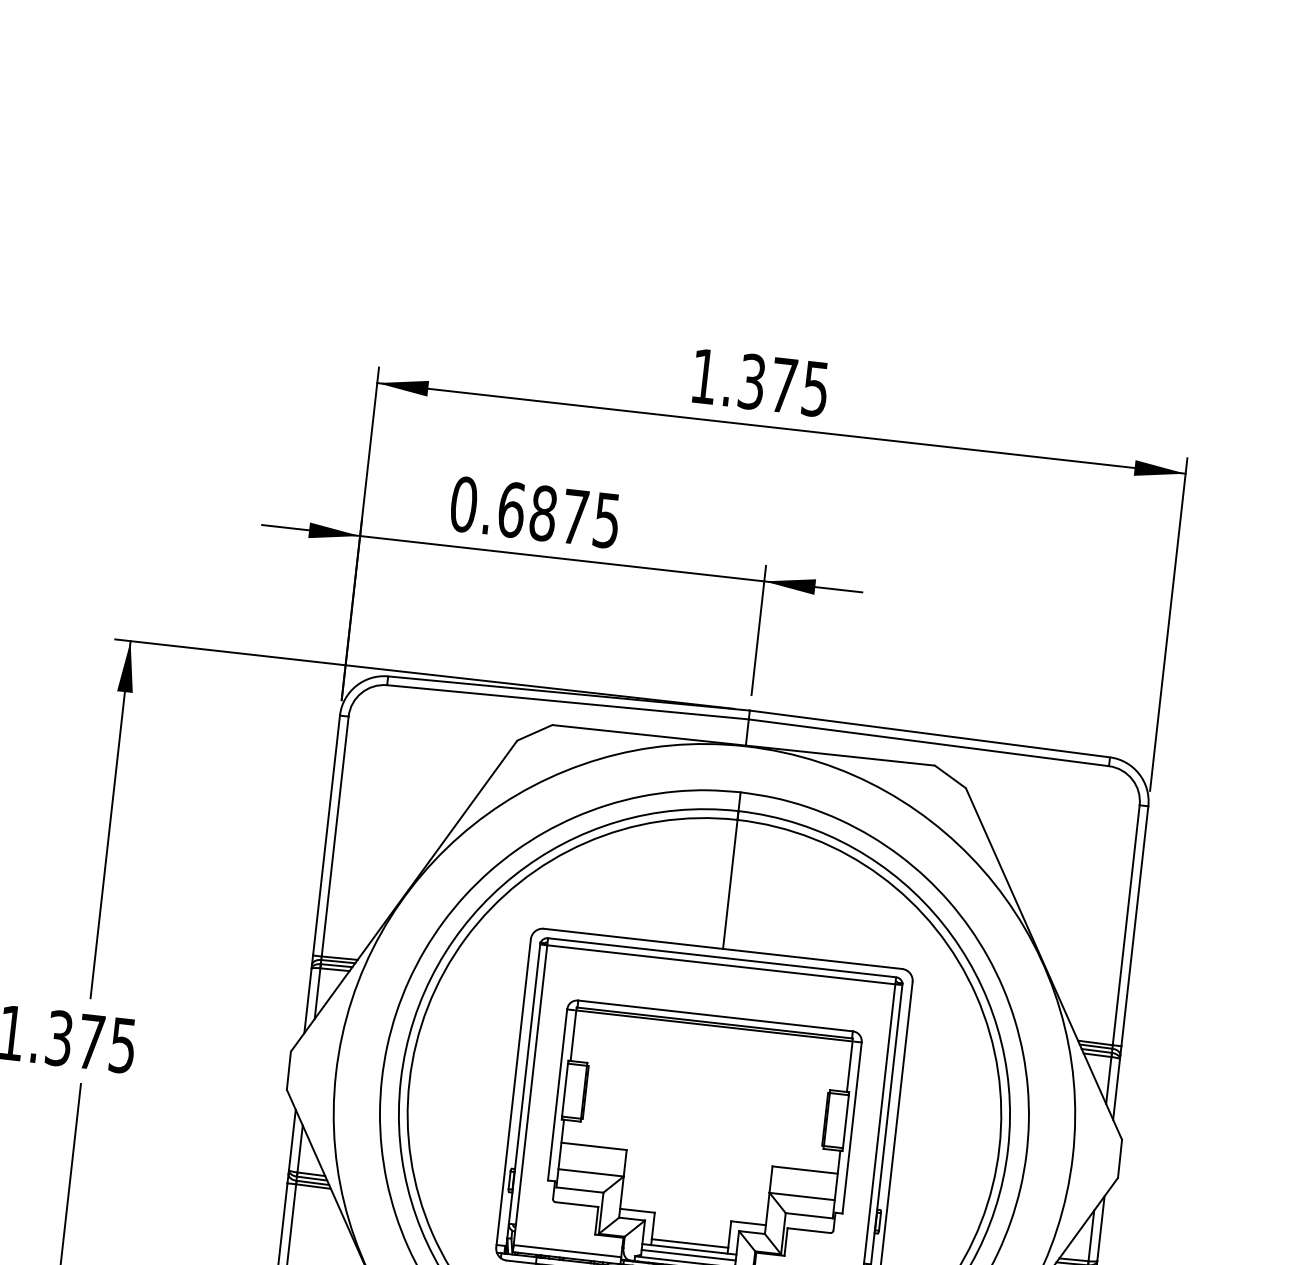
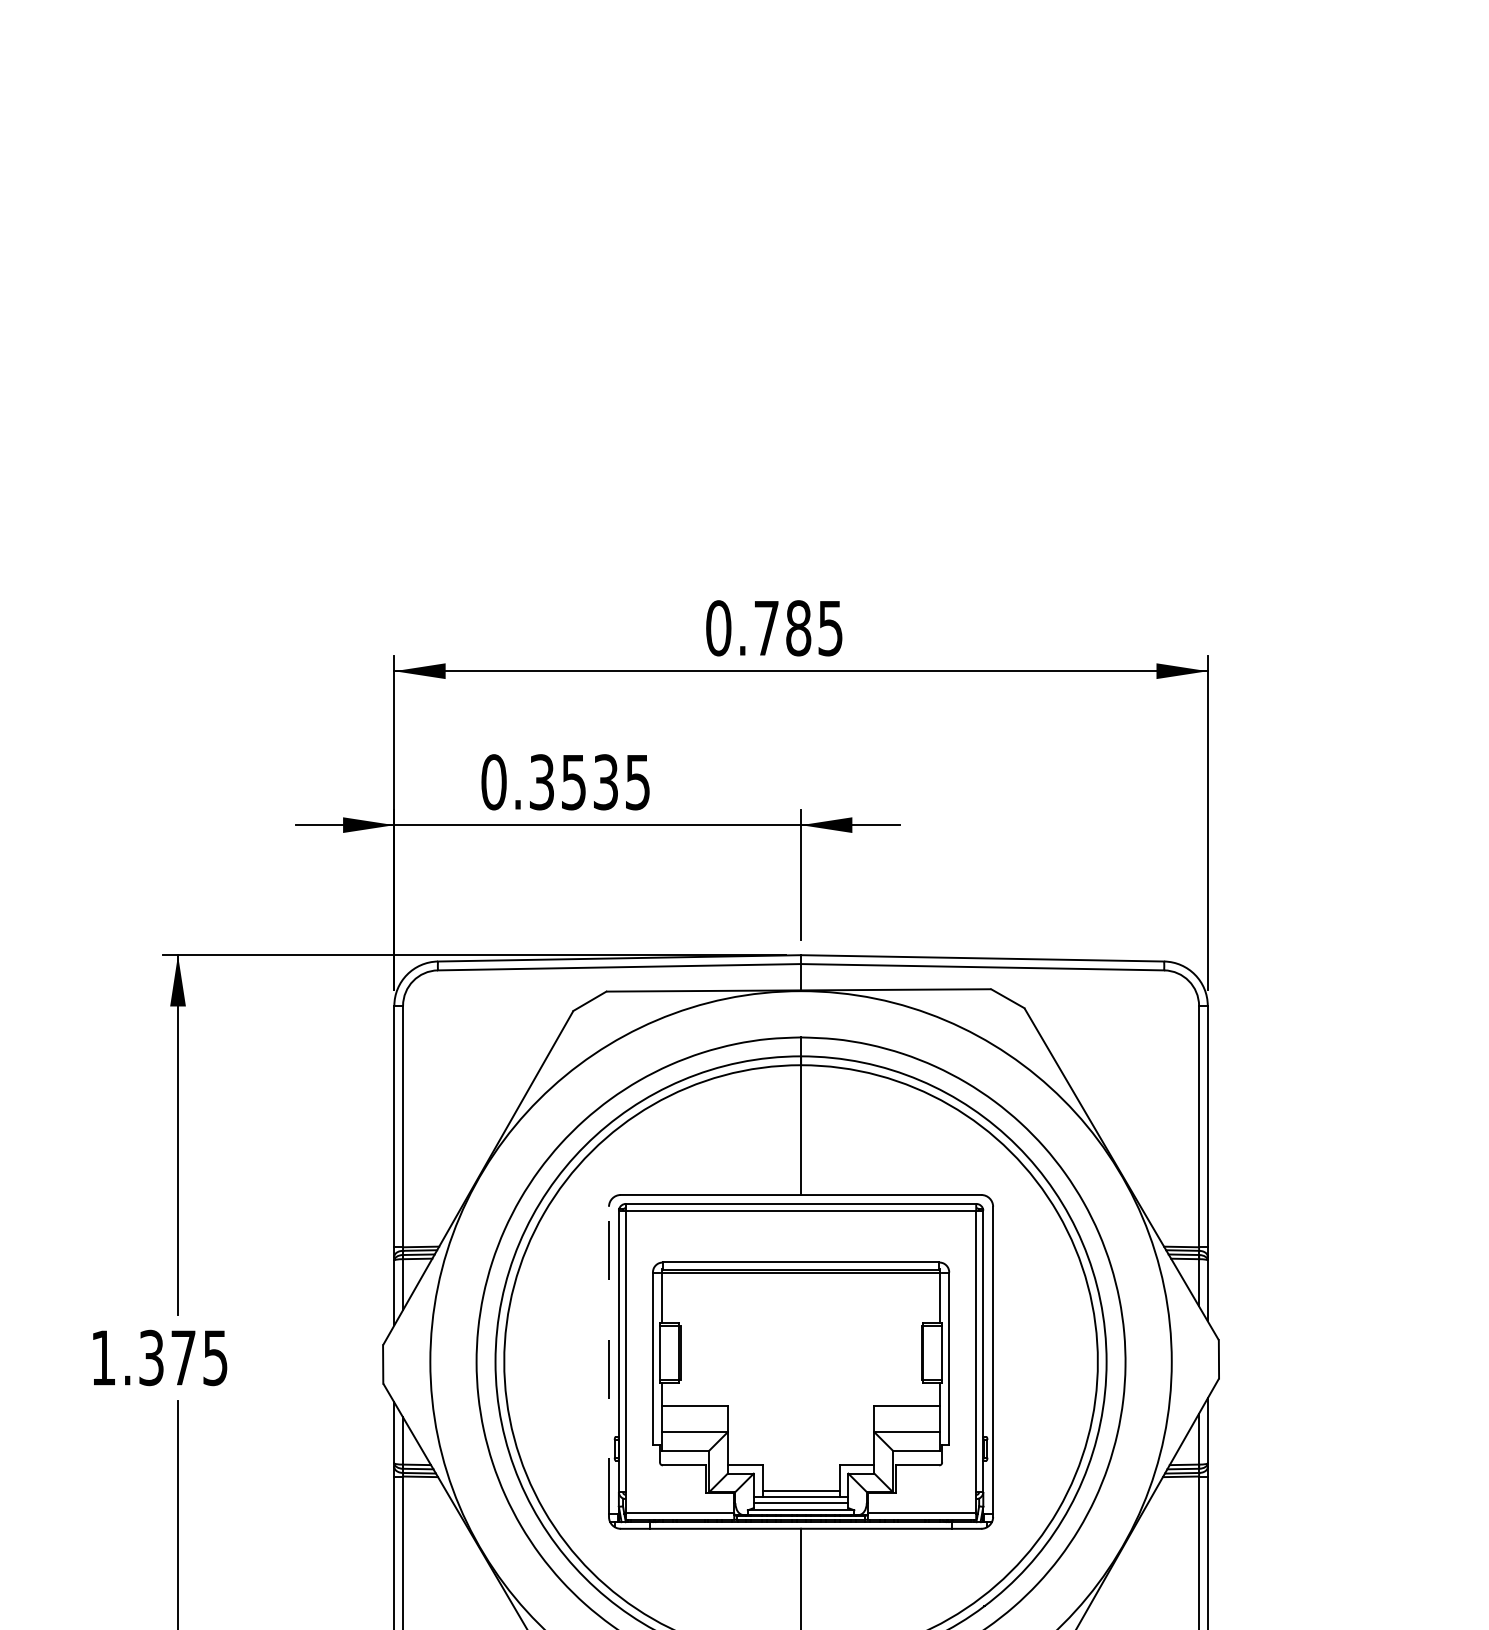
text: (743, 381) -> (758, 628), 1.375 -> 0.785
text: (542, 513) -> (573, 782), 0.6875 -> 0.3535
line: (514, 1093) -> (609, 1361), solid -> dashed

